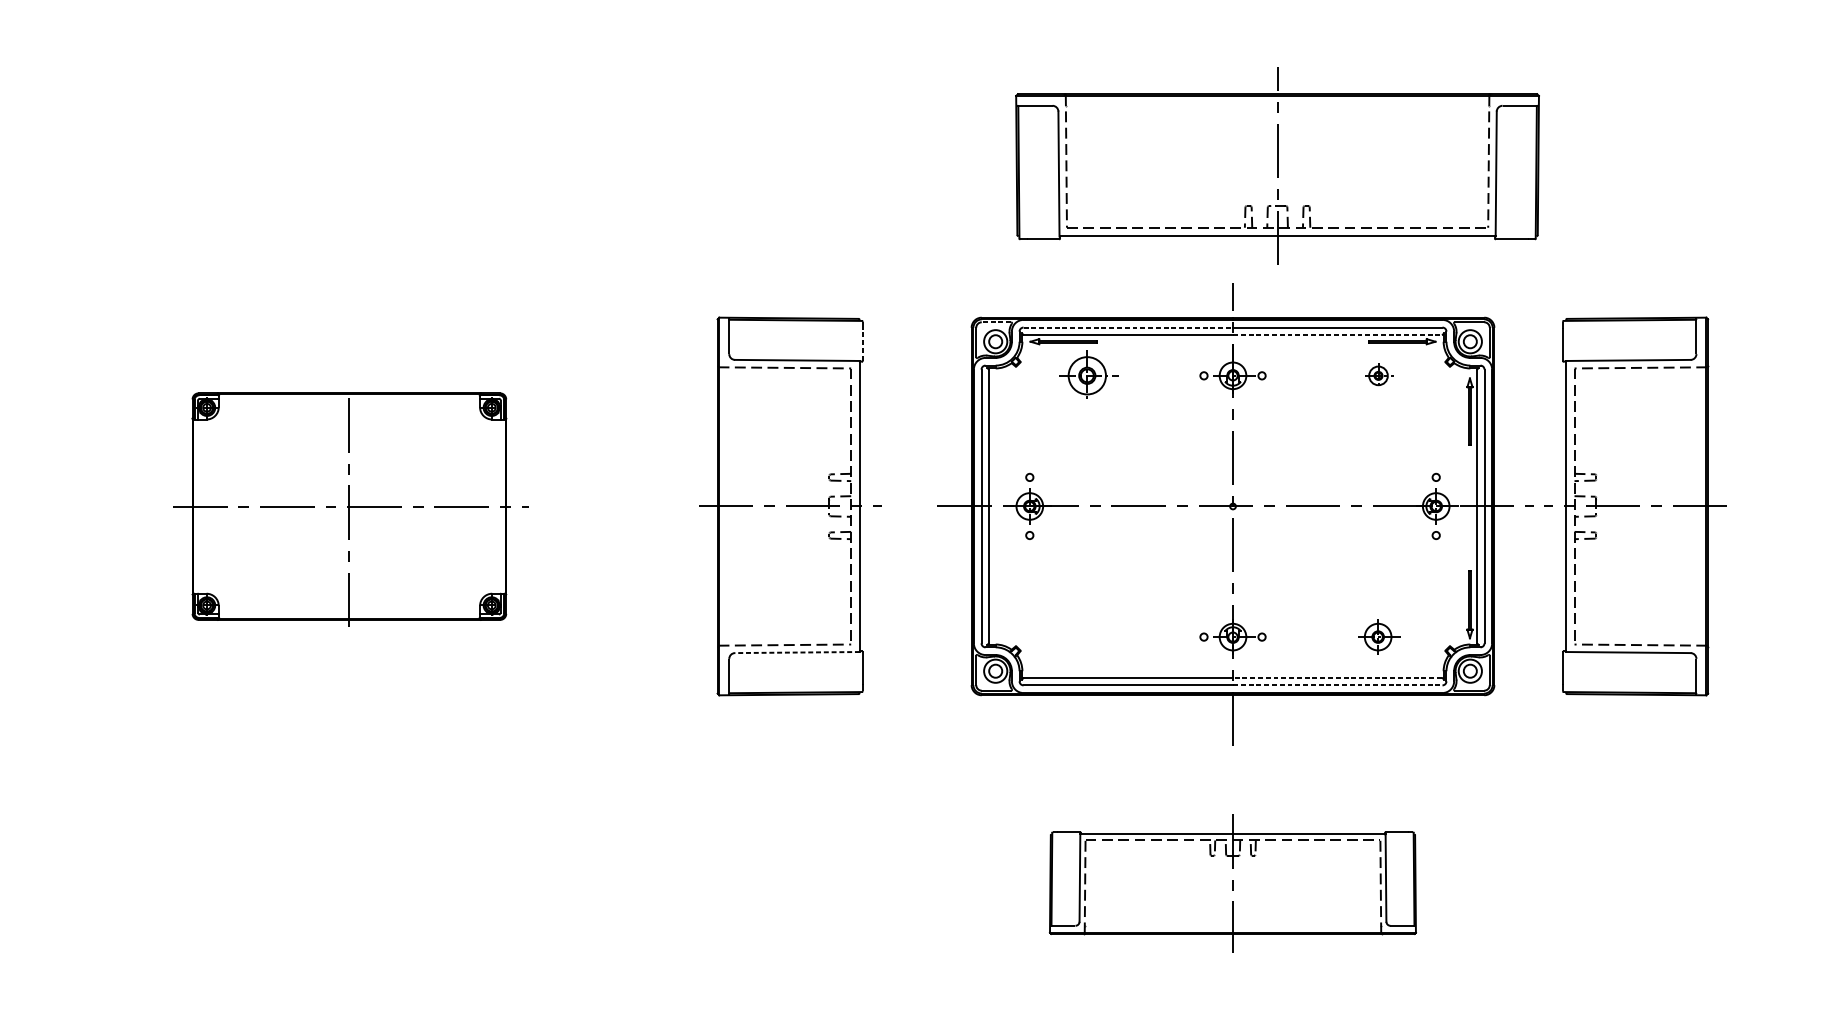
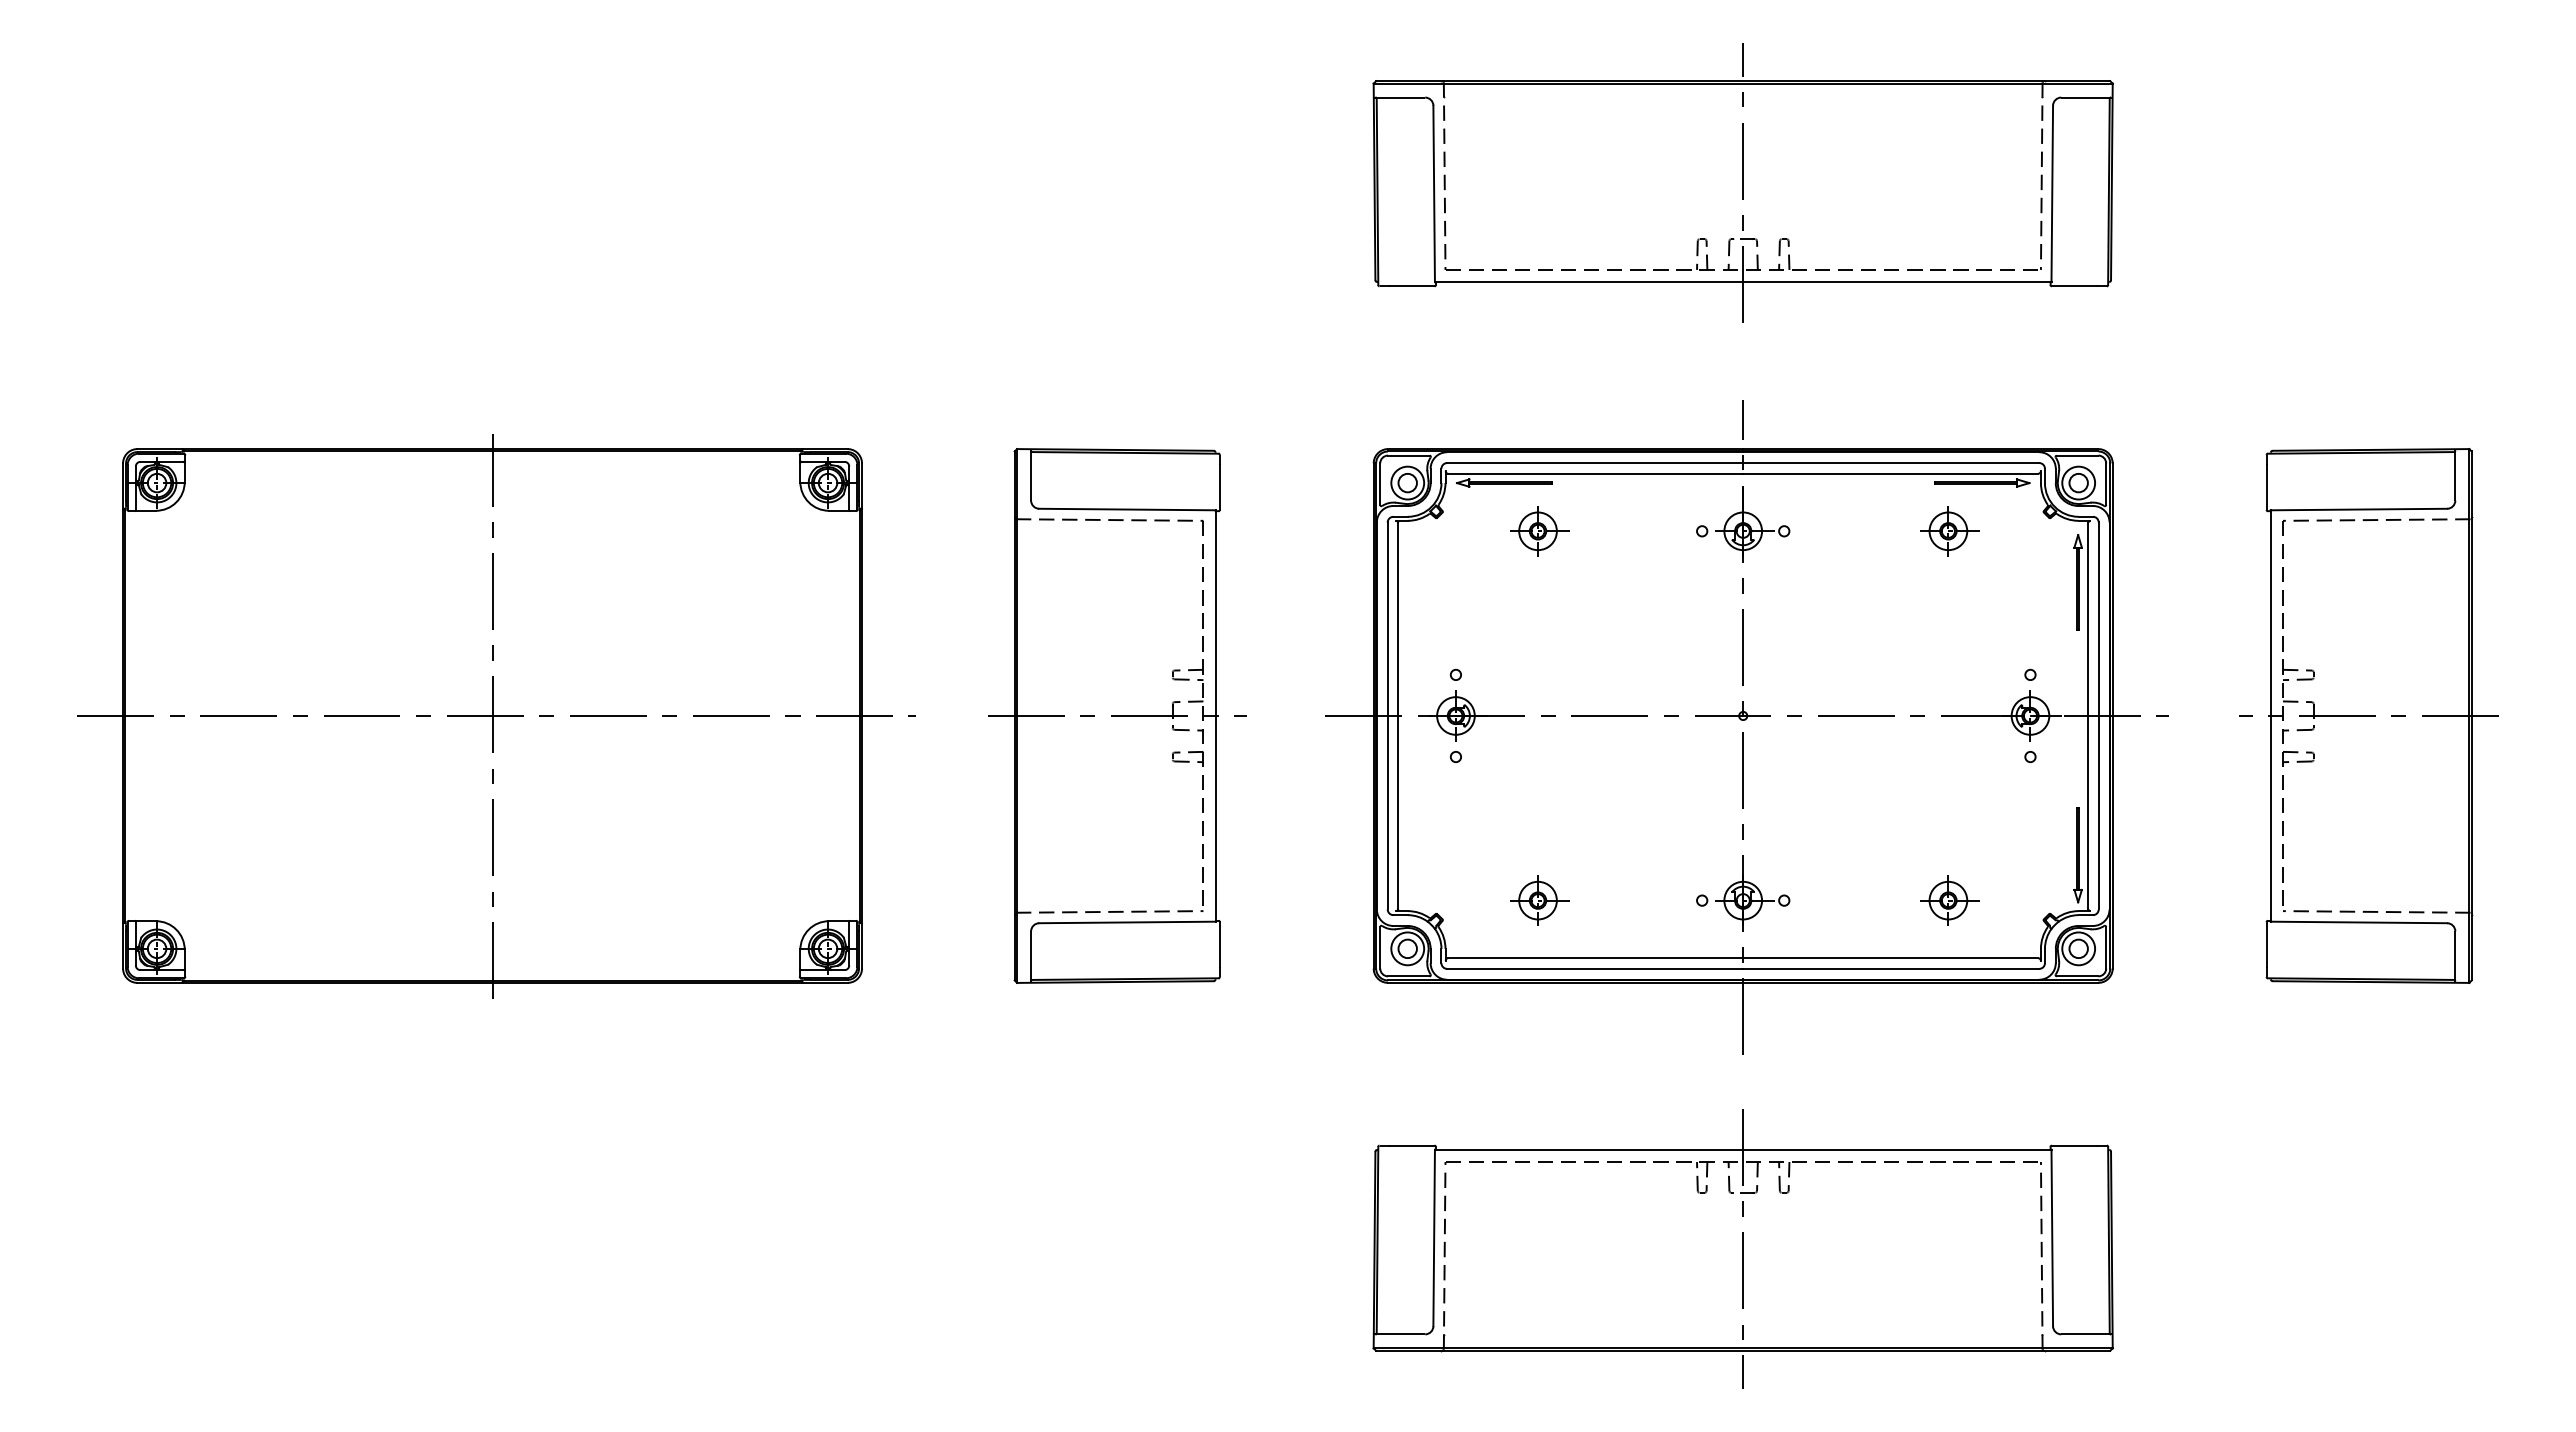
part: (1277, 165) -> (1742, 182), moved
line: (996, 322) -> (1408, 455), dashed -> solid
line: (1128, 327) -> (1595, 463), dashed -> solid
line: (1337, 334) -> (1890, 473), dashed -> solid
line: (862, 344) -> (1219, 487), dashed -> solid
part: (1088, 375) -> (1539, 531), size x0.71
part: (1378, 375) -> (1949, 531), size x1.43
part: (351, 506) -> (496, 716), size x1.67
part: (1635, 506) -> (2368, 715), moved
part: (1088, 637) -> (1539, 900), added
line: (797, 652) -> (1127, 922), dashed -> solid
line: (1337, 678) -> (1890, 958), dashed -> solid
line: (1337, 685) -> (1891, 968), dashed -> solid
part: (1232, 883) -> (1742, 1248), size x1.43

